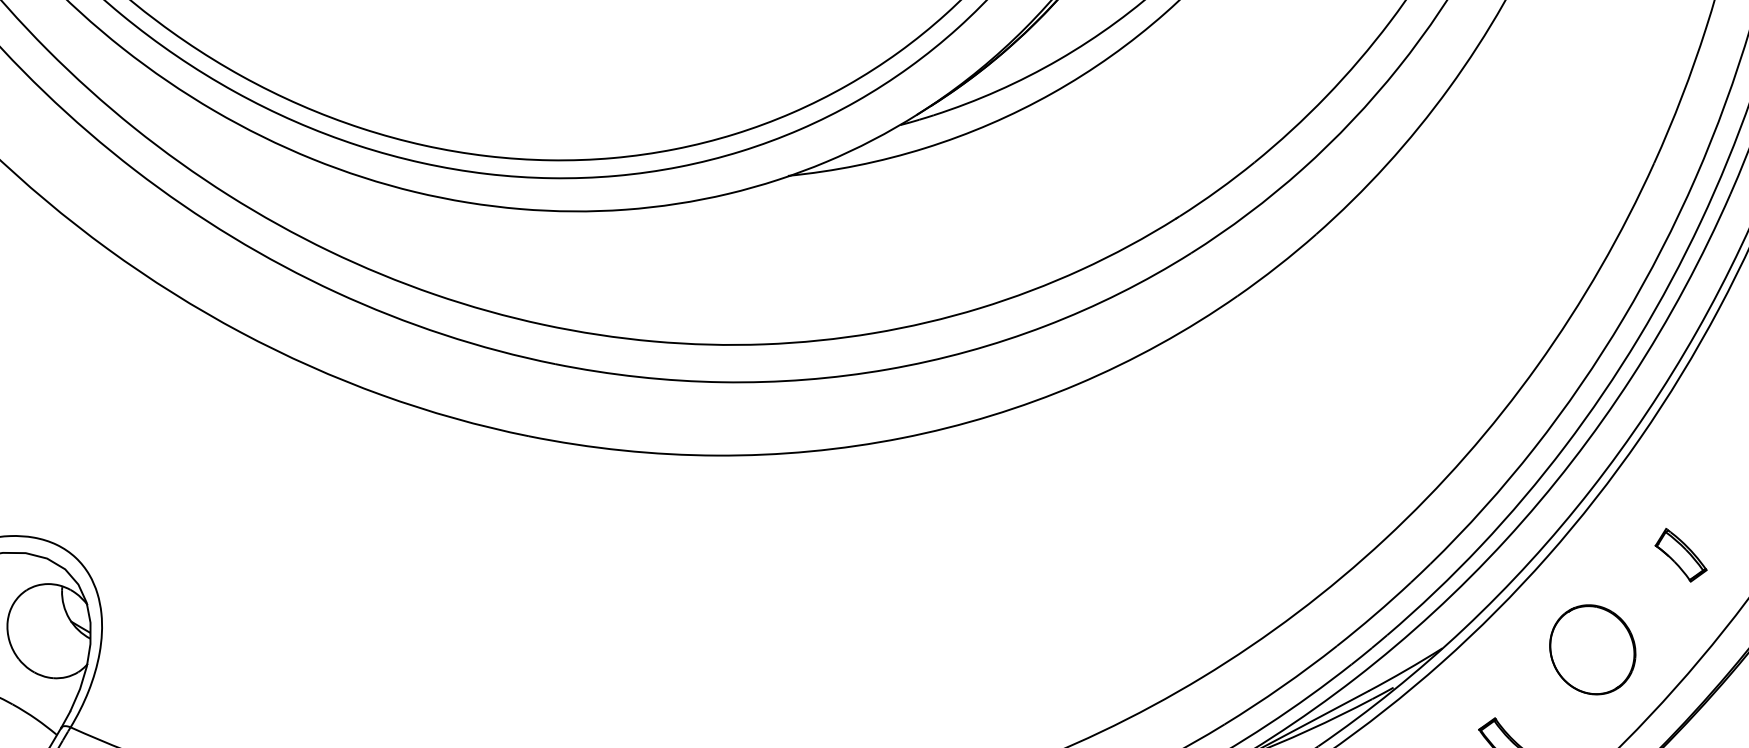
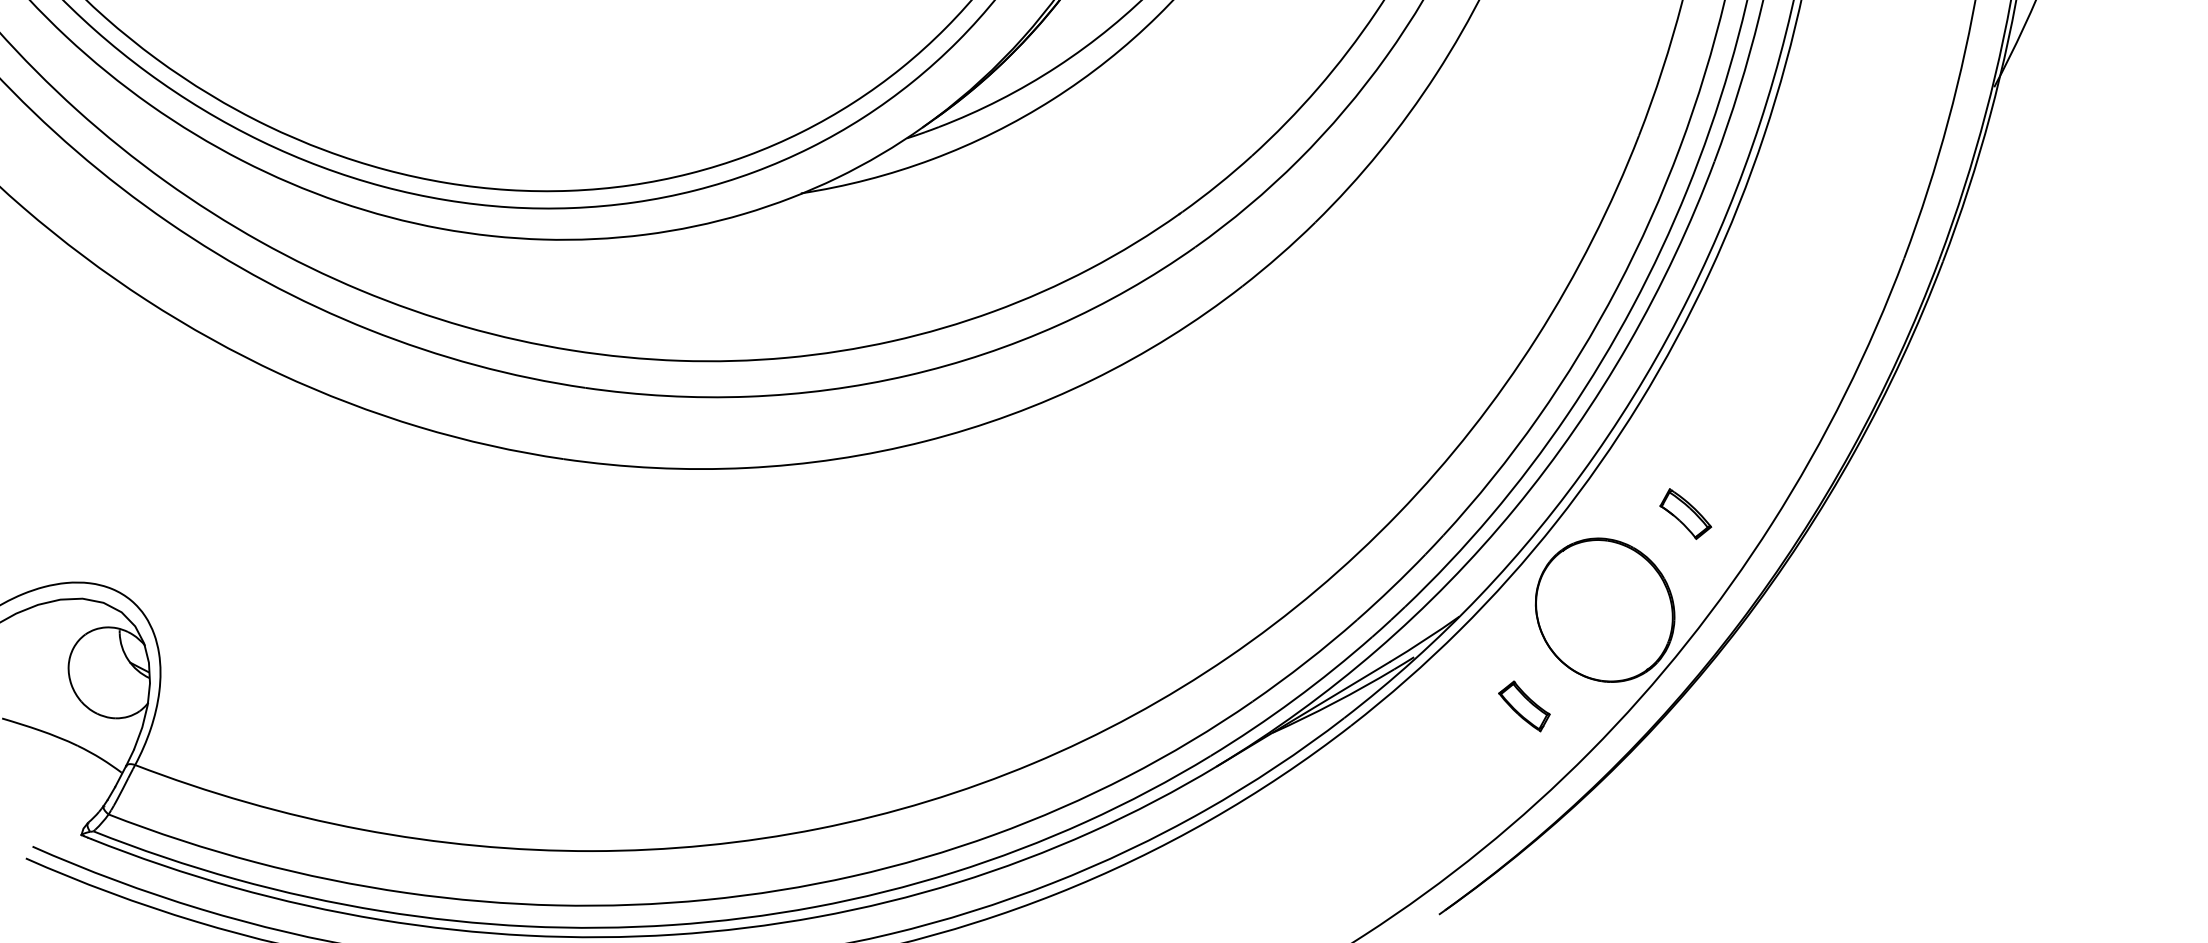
part: (1592, 649) -> (1604, 609), size x1.67

